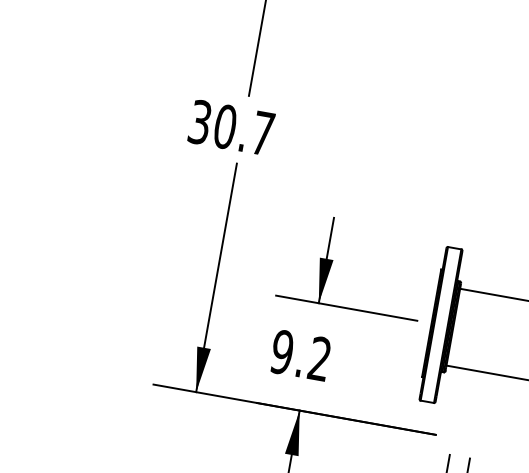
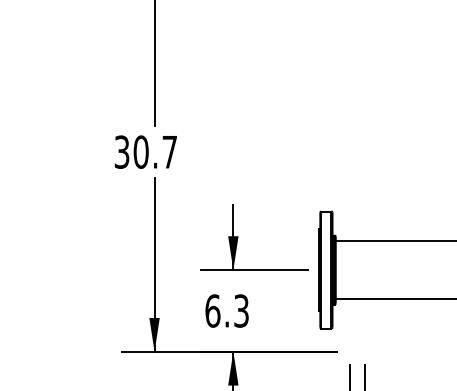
text: (300, 354) -> (226, 310), 9.2 -> 6.3

